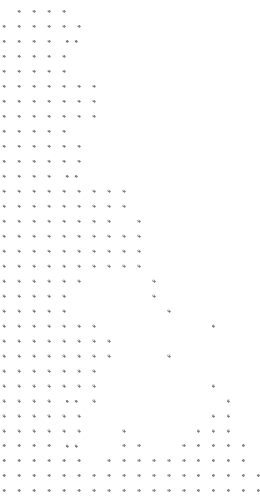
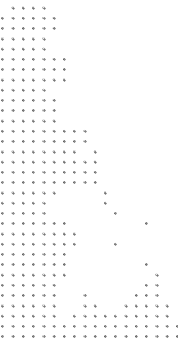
part: (70, 41) -> (48, 28), size x1.67
part: (70, 175) -> (48, 120), size x1.67
part: (70, 401) -> (48, 275), size x1.67
part: (70, 445) -> (48, 305), size x1.67

